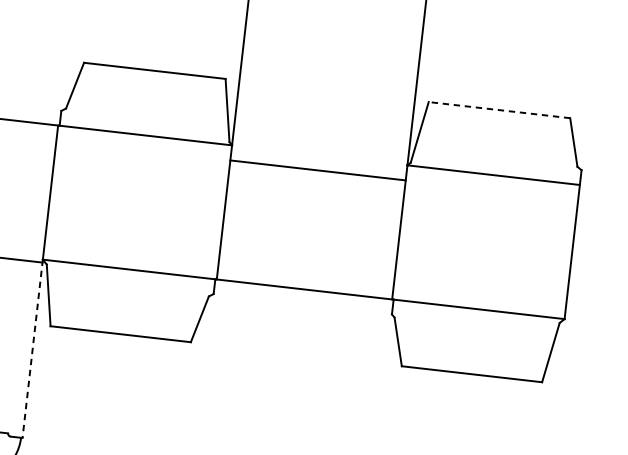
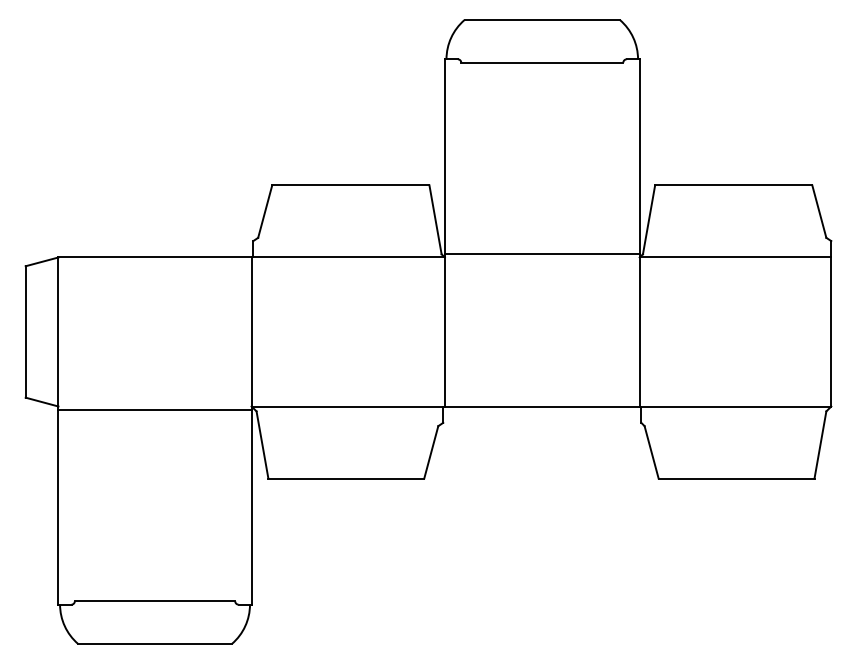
line: (499, 110) -> (733, 185), dashed -> solid
line: (317, 170) -> (541, 254), moved
line: (32, 349) -> (251, 506), dashed -> solid

